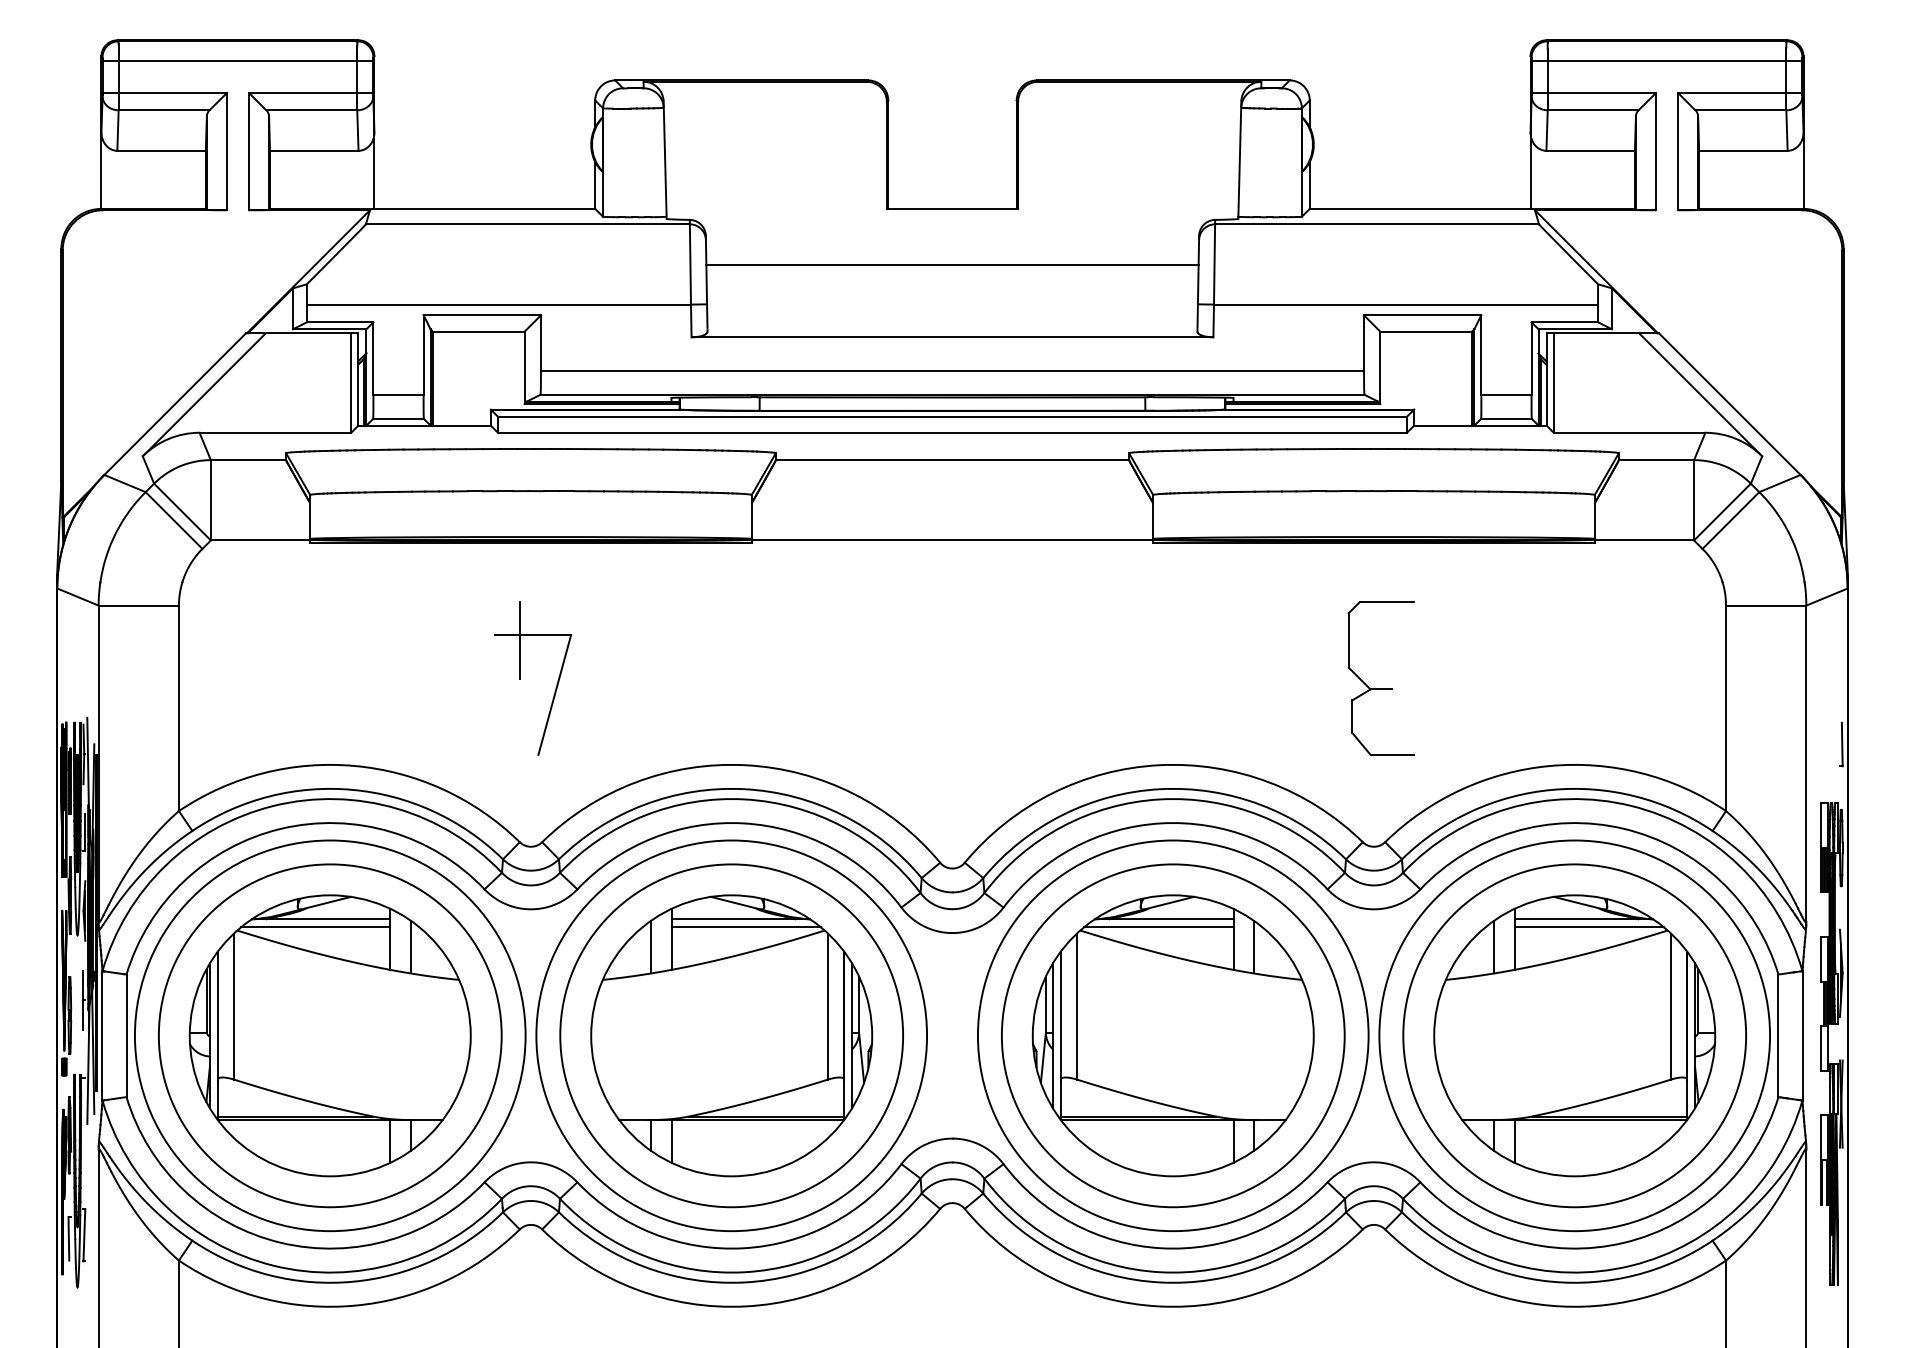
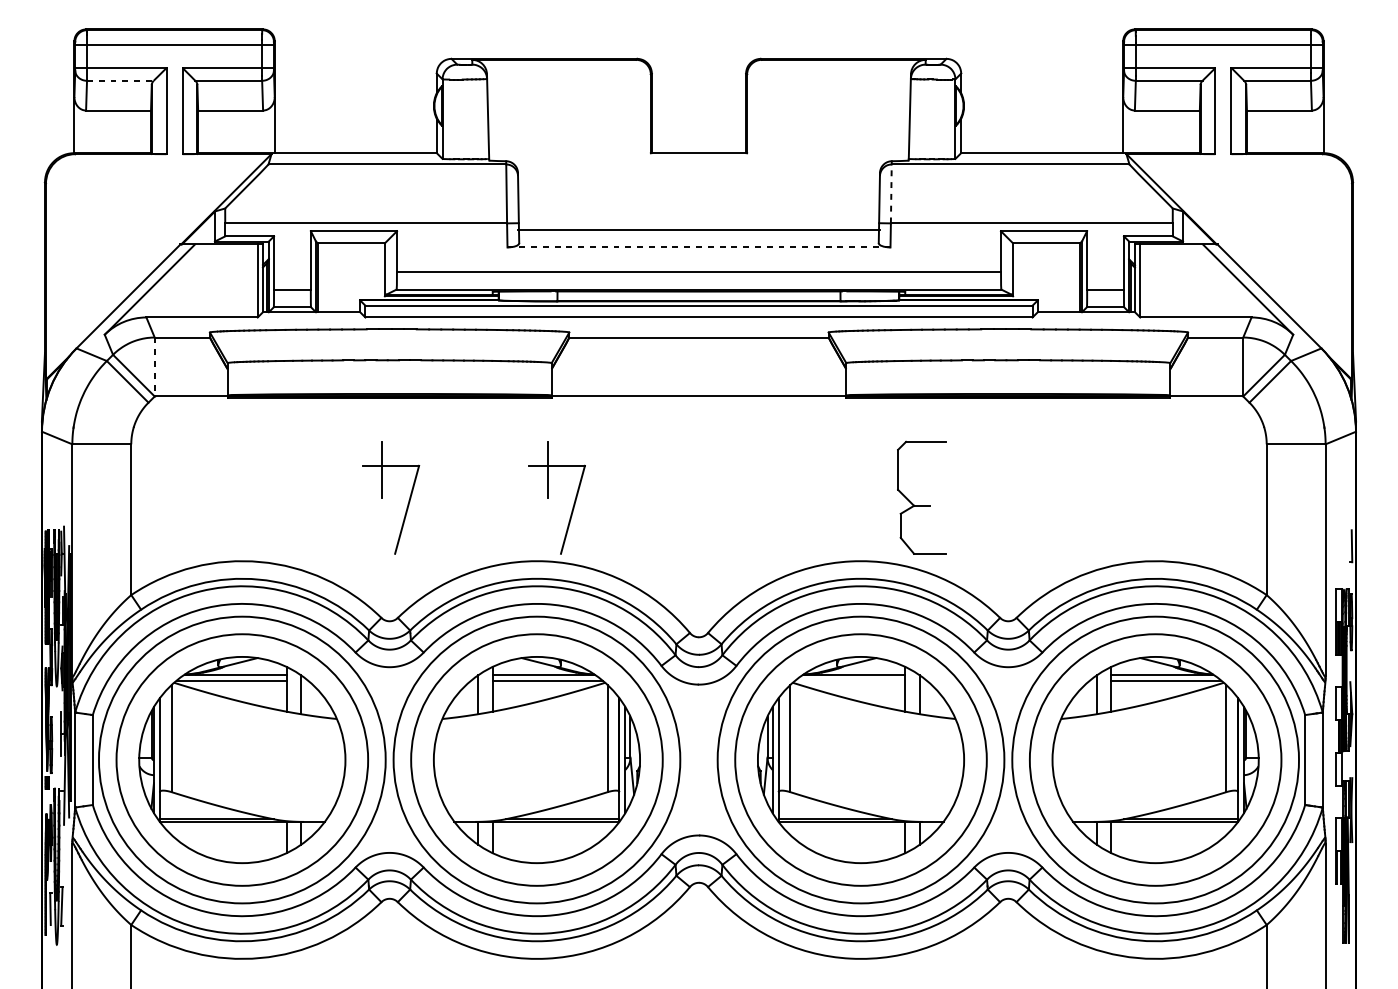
line: (164, 110) -> (120, 80), solid -> dashed
line: (1214, 263) -> (891, 193), solid -> dashed
line: (952, 265) -> (699, 229), moved
line: (952, 337) -> (699, 247), solid -> dashed
line: (210, 500) -> (154, 367), solid -> dashed
part: (746, 678) -> (547, 497), added
part: (1380, 688) -> (921, 505), moved
line: (1158, 927) -> (850, 680), removed

